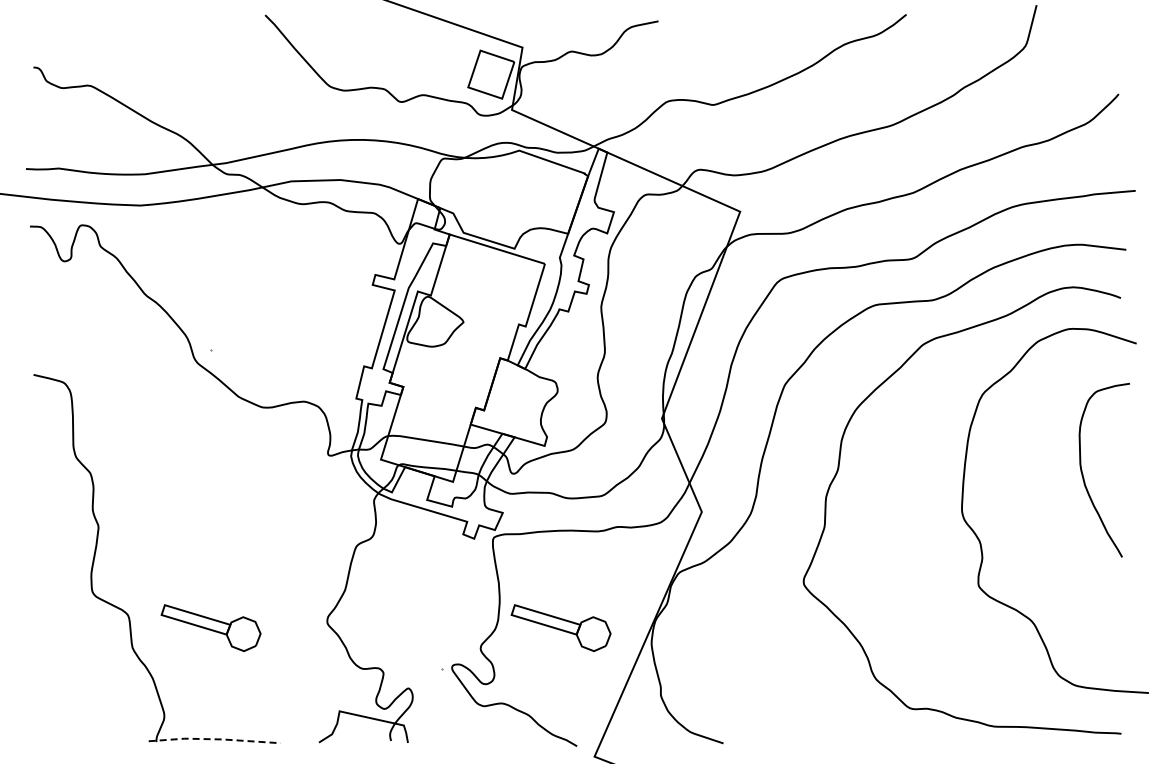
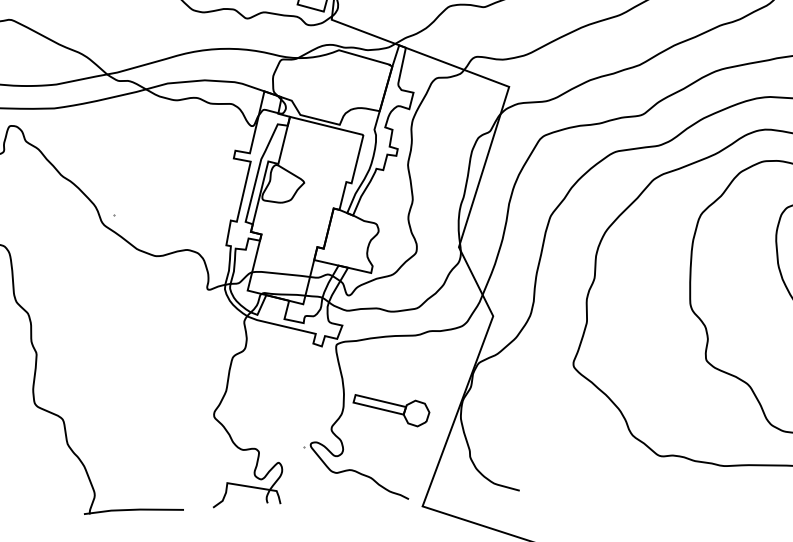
part: (210, 627) -> (125, 425), removed
line: (214, 739) -> (133, 509), dashed -> solid

